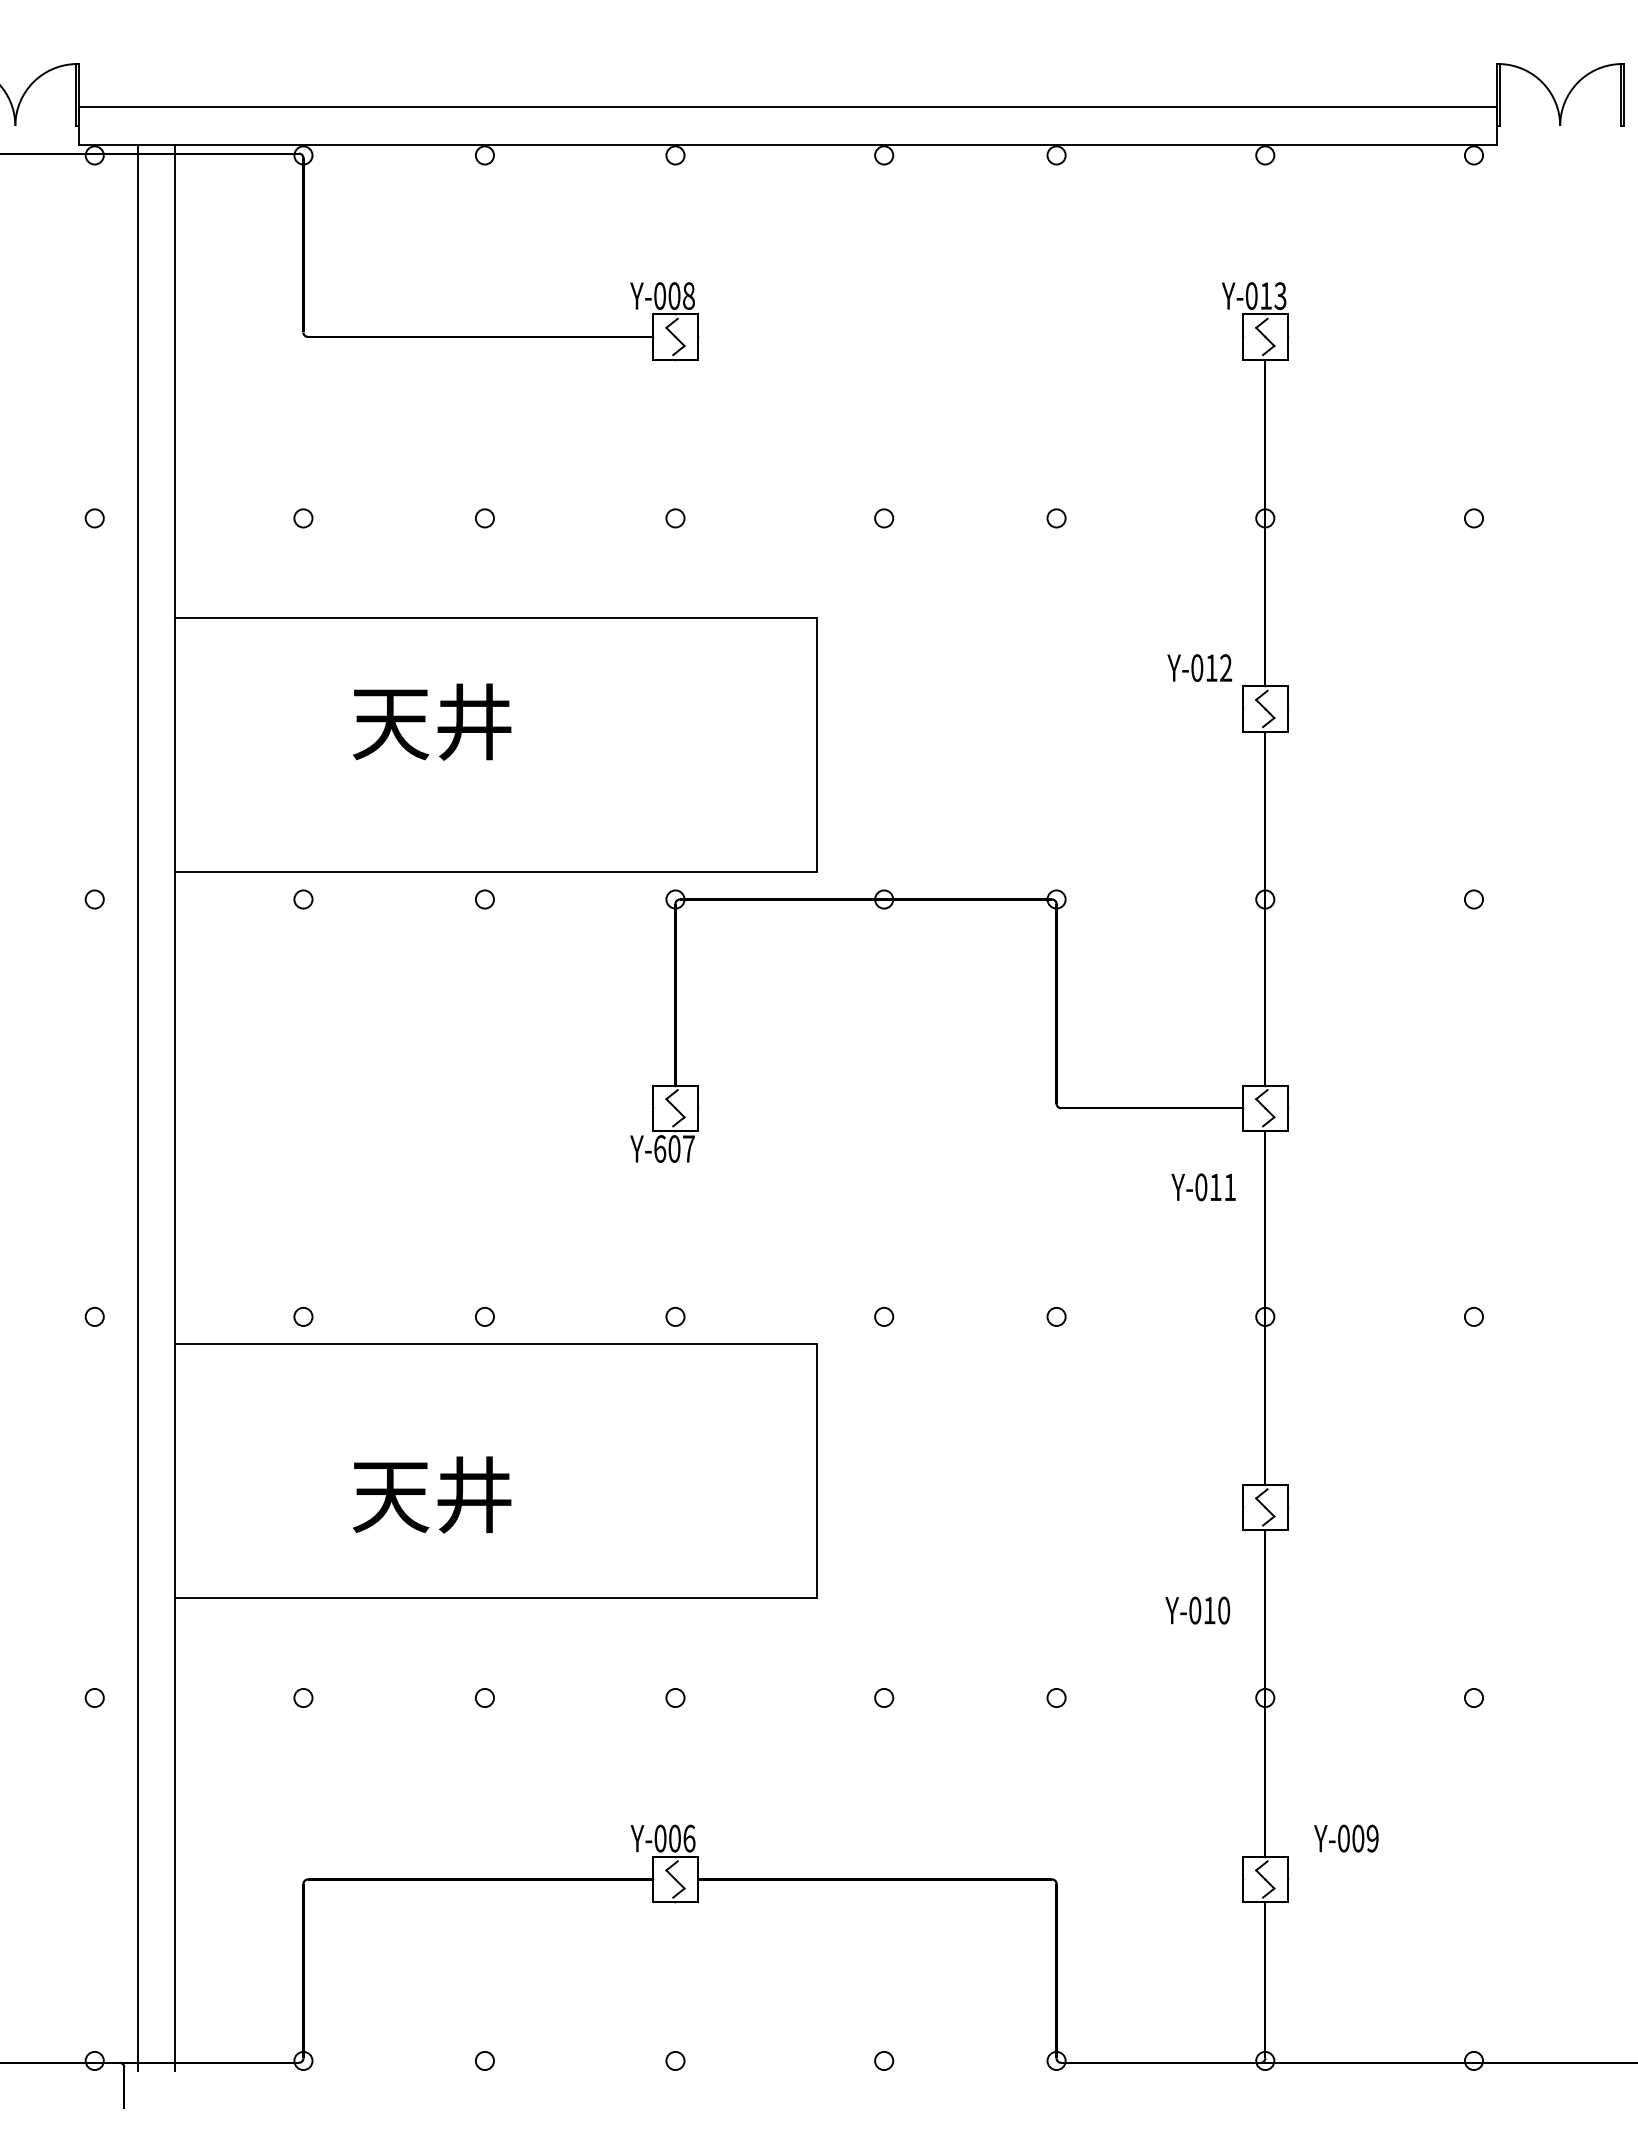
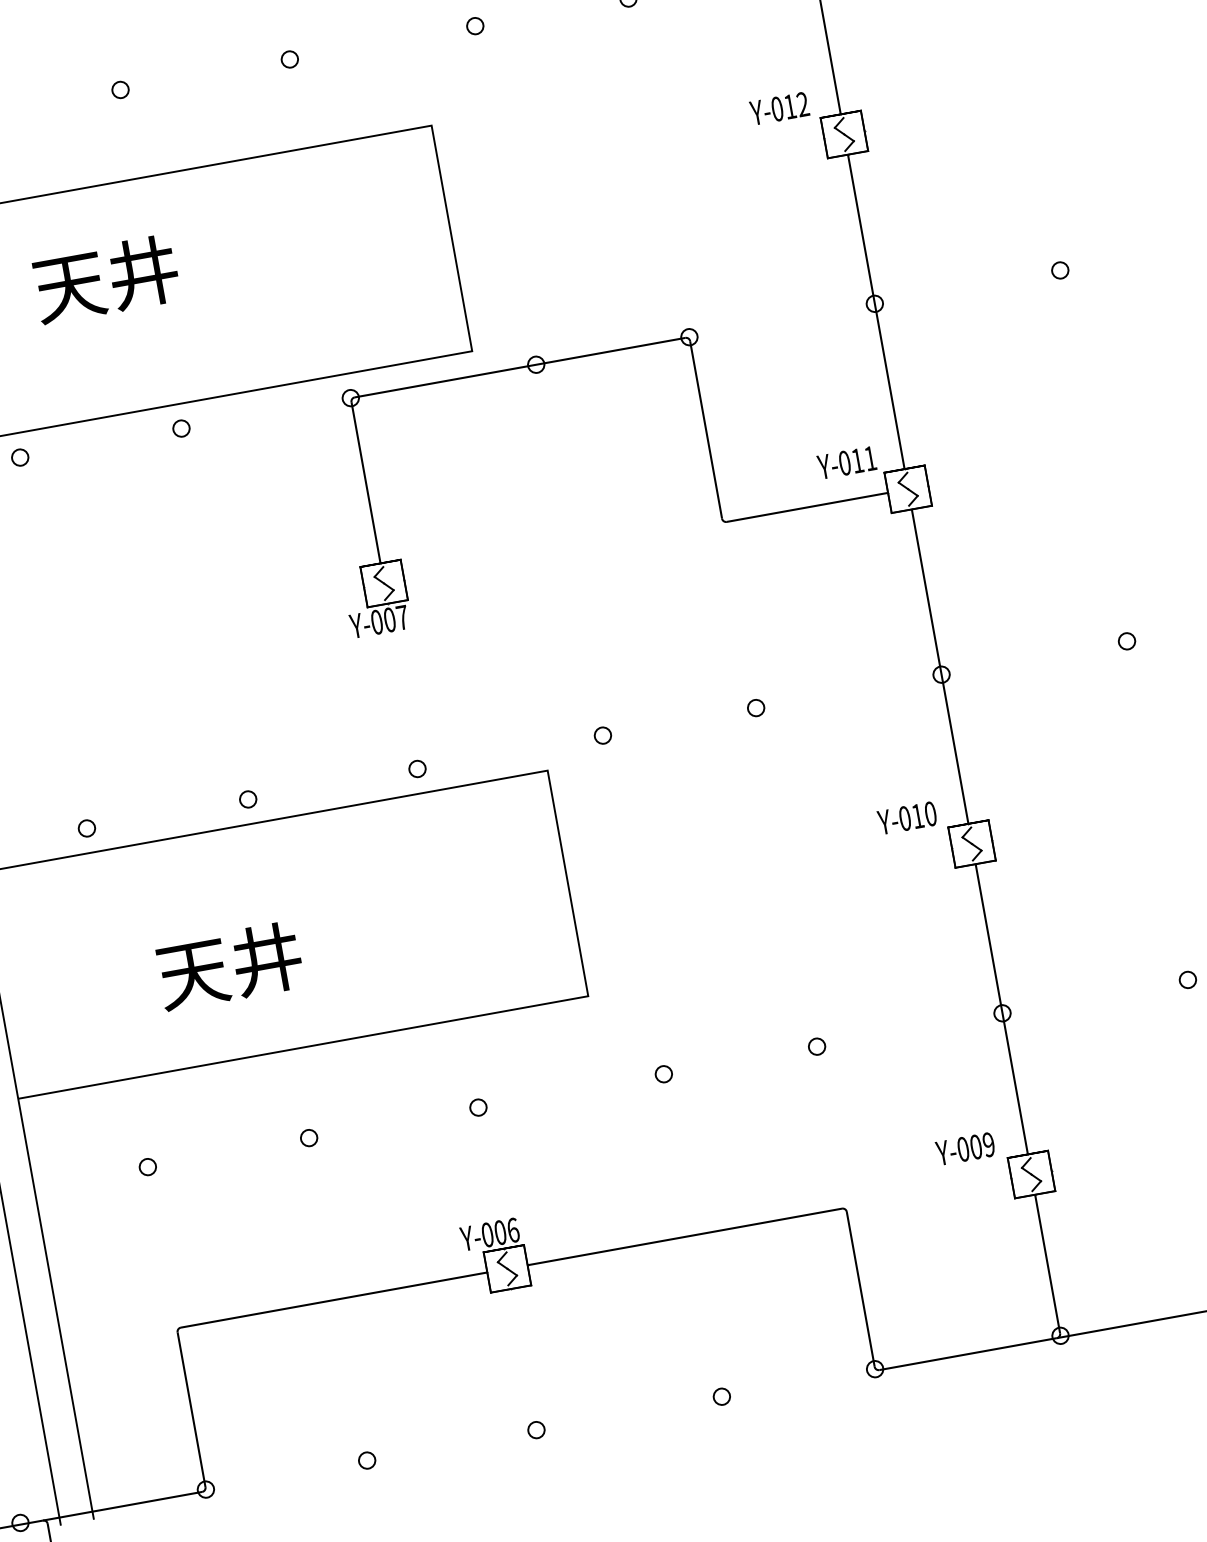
text: (660, 1148) -> (377, 621), Y-607 -> Y-007
text: (1203, 1187) -> (846, 462), moved
text: (1197, 1610) -> (907, 818), moved
text: (1346, 1838) -> (965, 1148), moved

